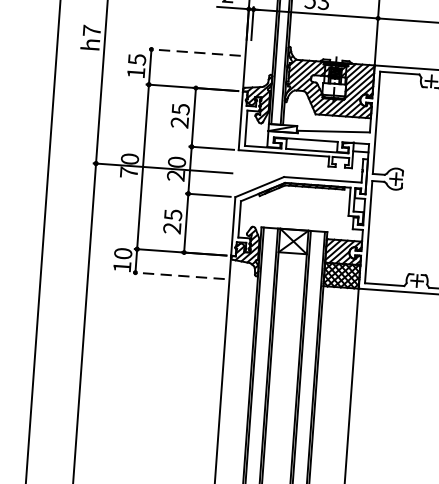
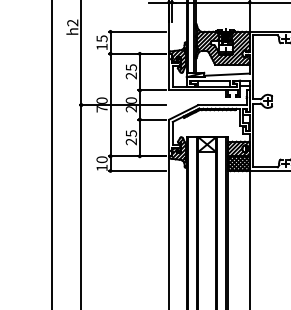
text: (91, 30) -> (72, 22), h7 -> h2
line: (194, 52) -> (137, 31), dashed -> solid
line: (178, 275) -> (137, 170), dashed -> solid

